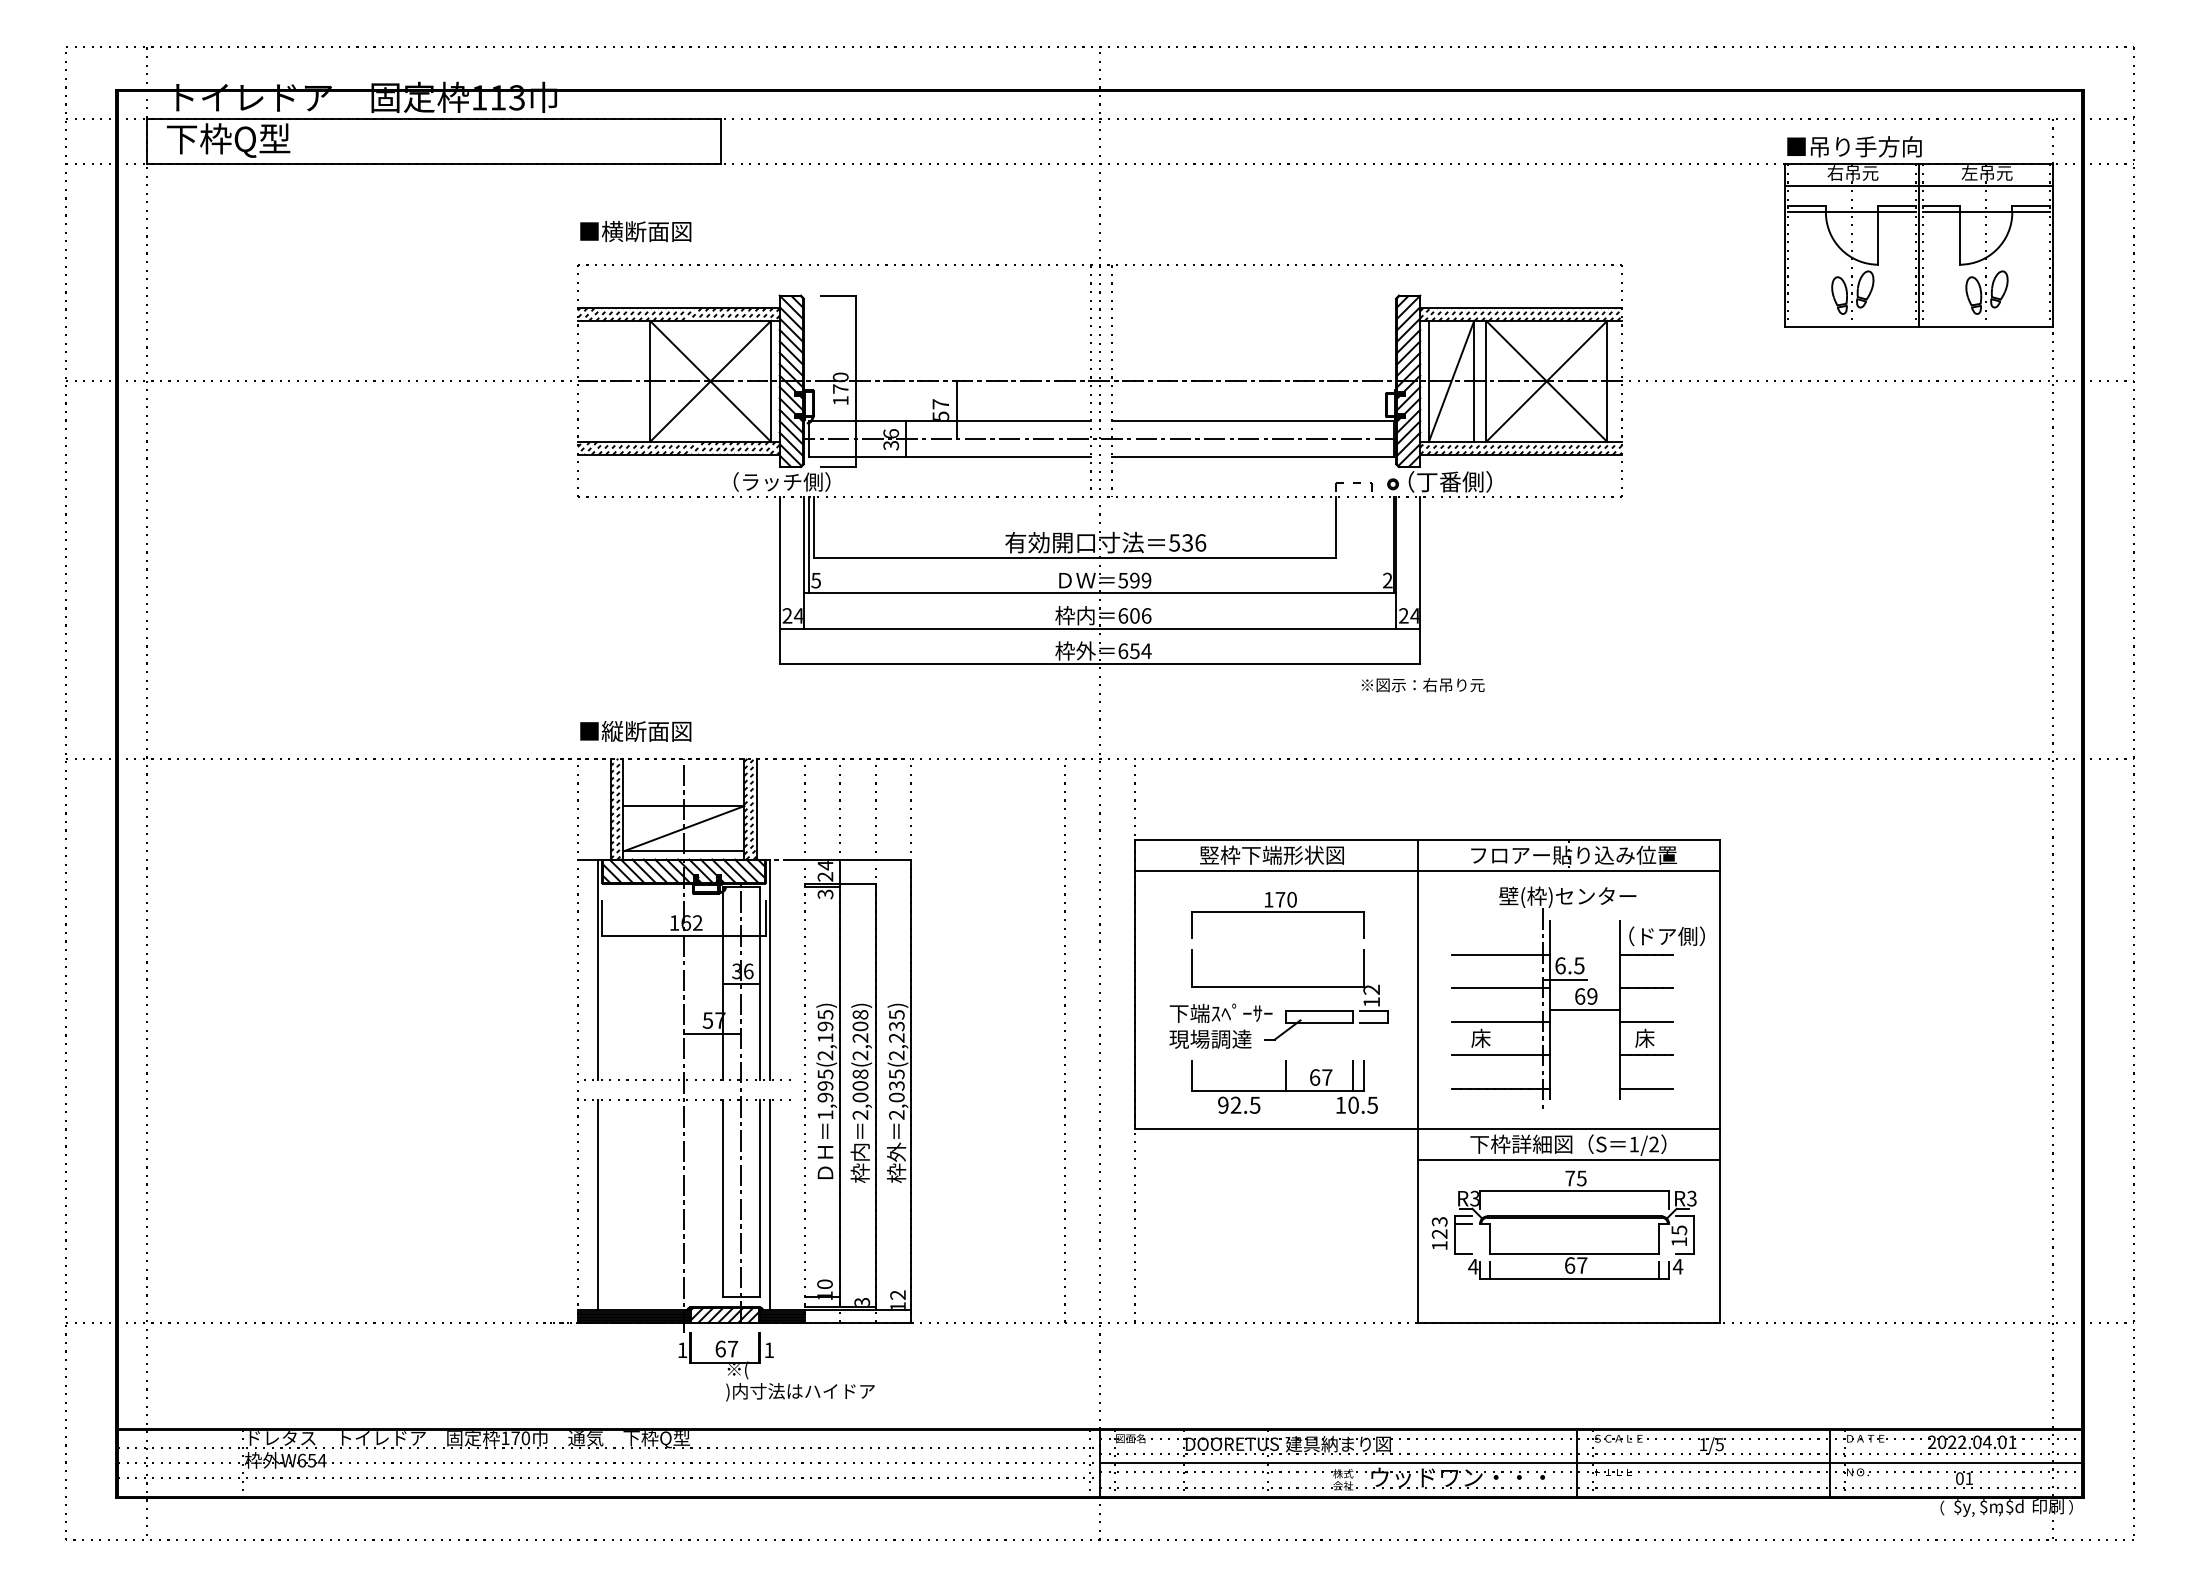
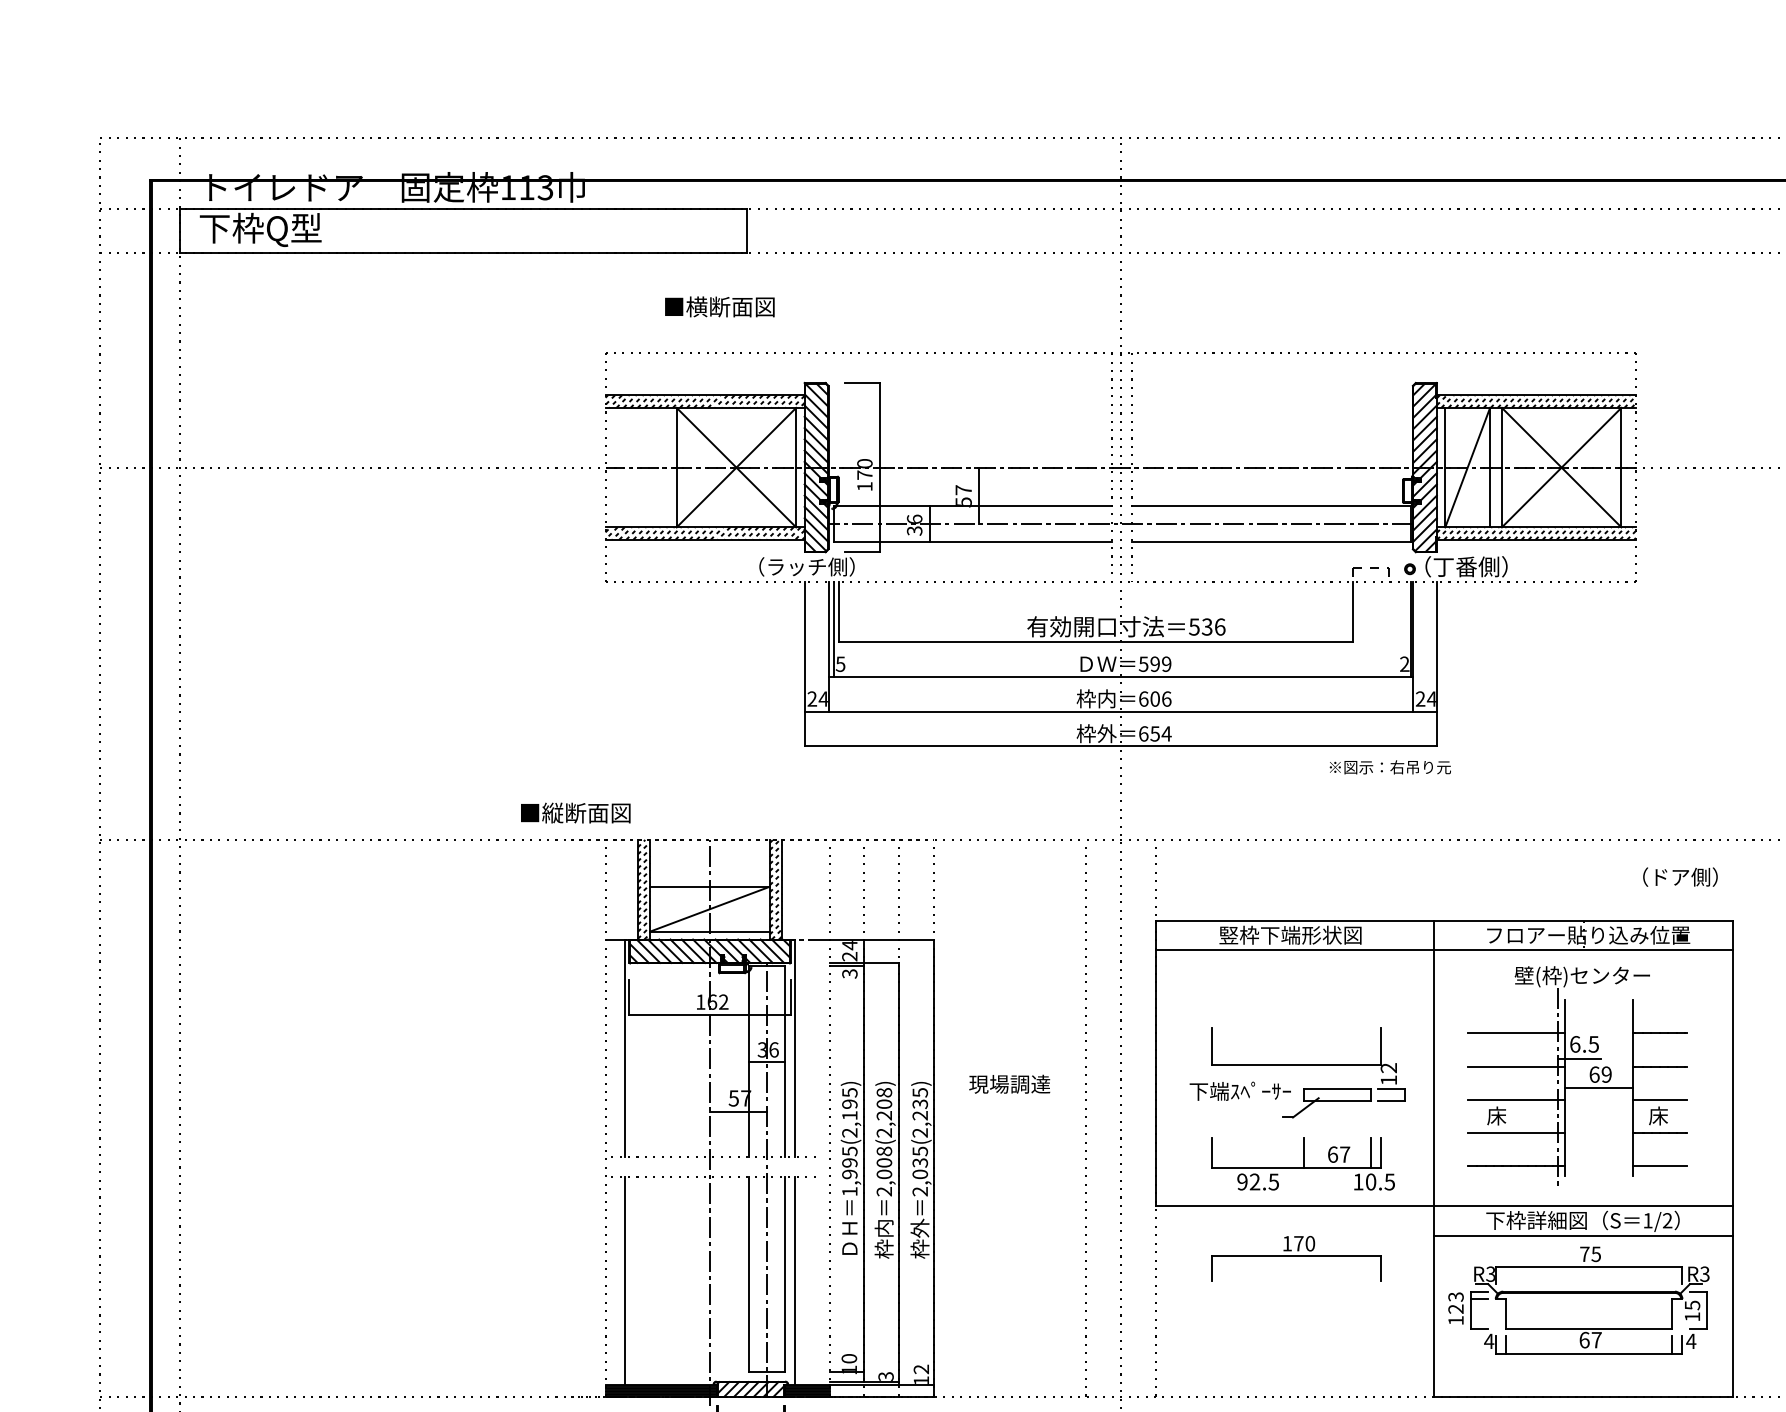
text: (635, 231) -> (719, 306), moved
text: (1422, 685) -> (1389, 767), moved
text: (635, 731) -> (575, 813), moved
part: (1277, 914) -> (1295, 1258), moved
text: (1666, 936) -> (1679, 877), moved
text: (1210, 1038) -> (1009, 1083), moved

